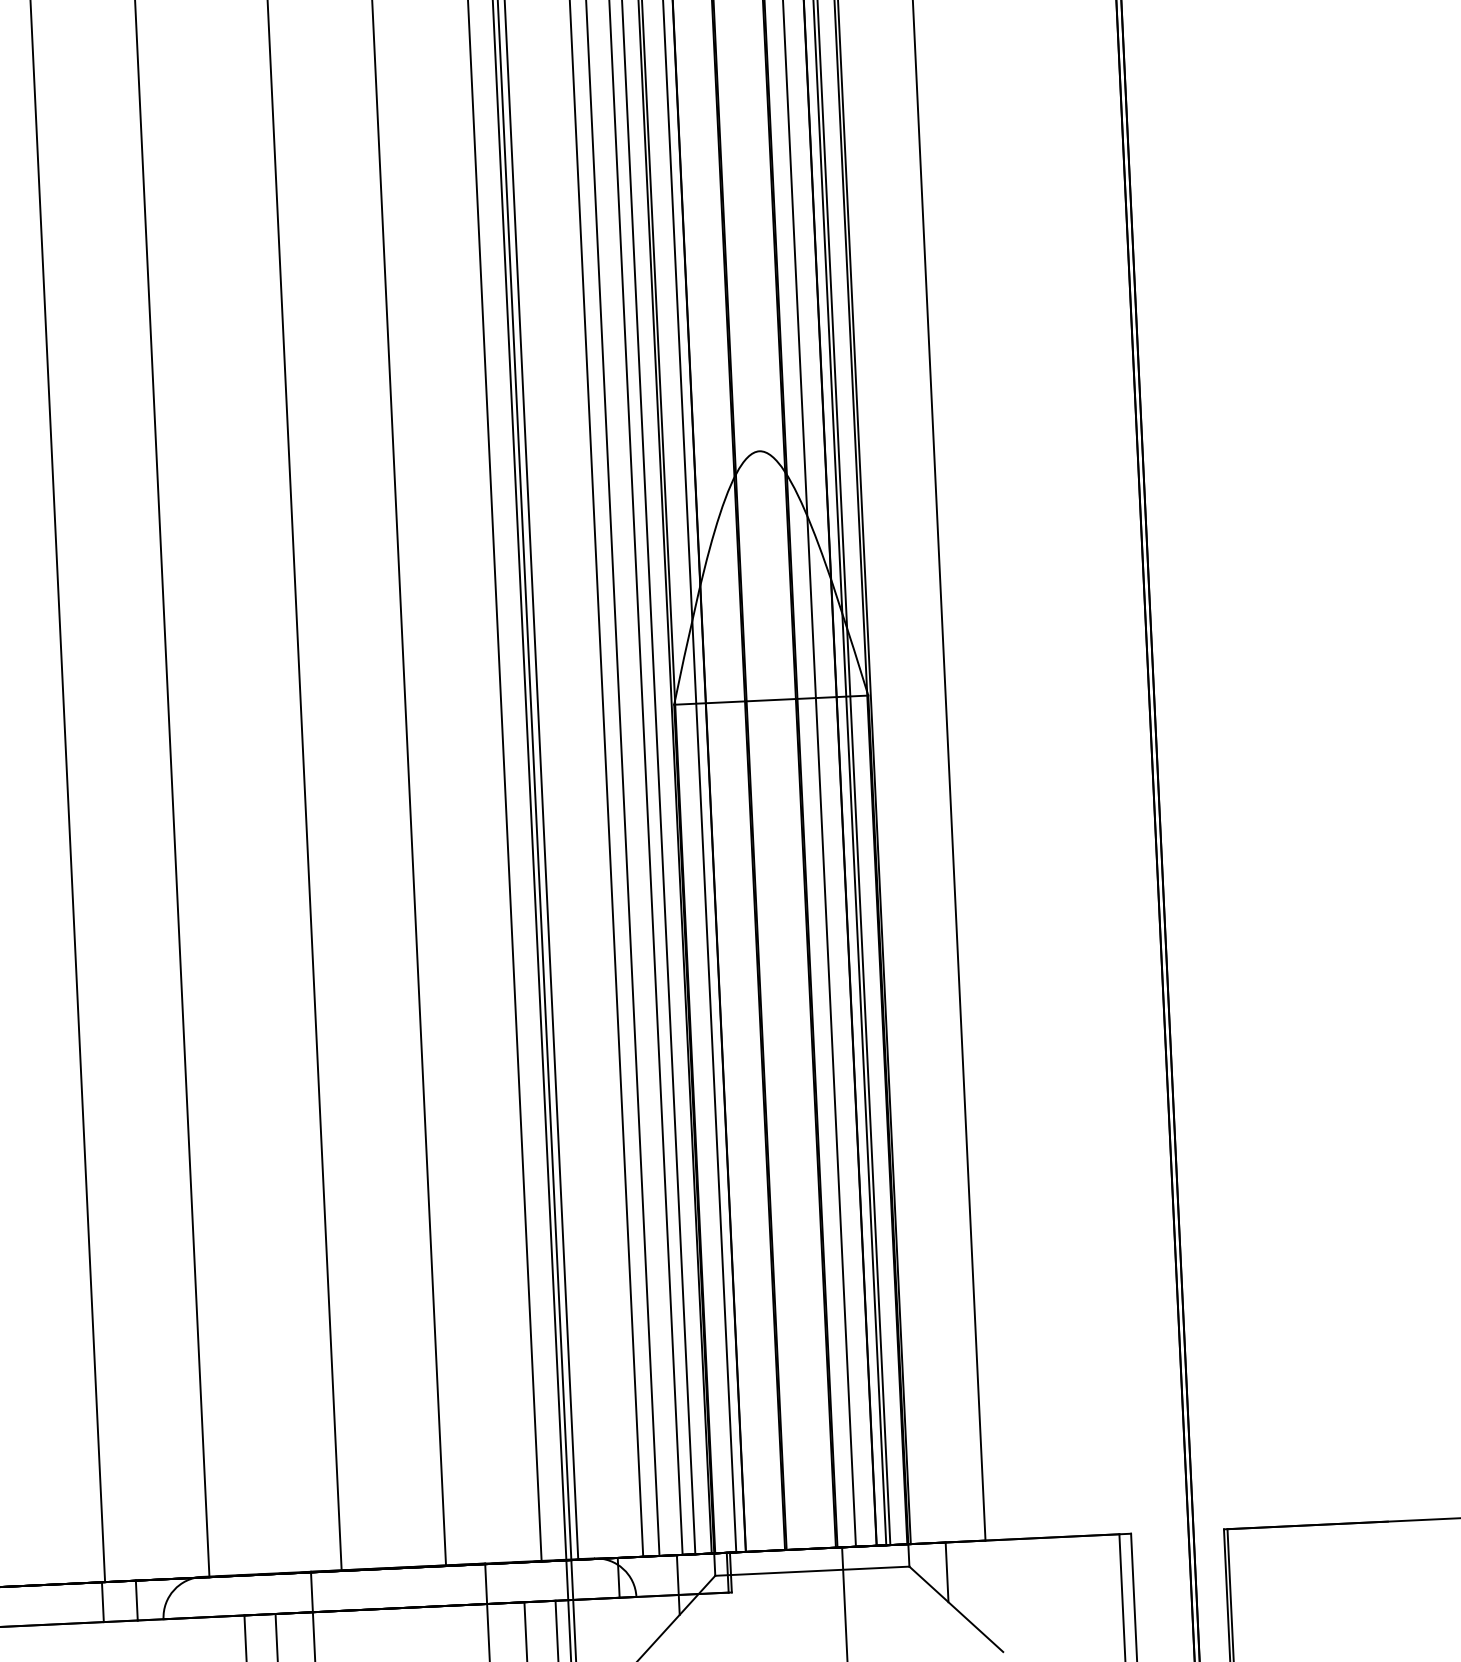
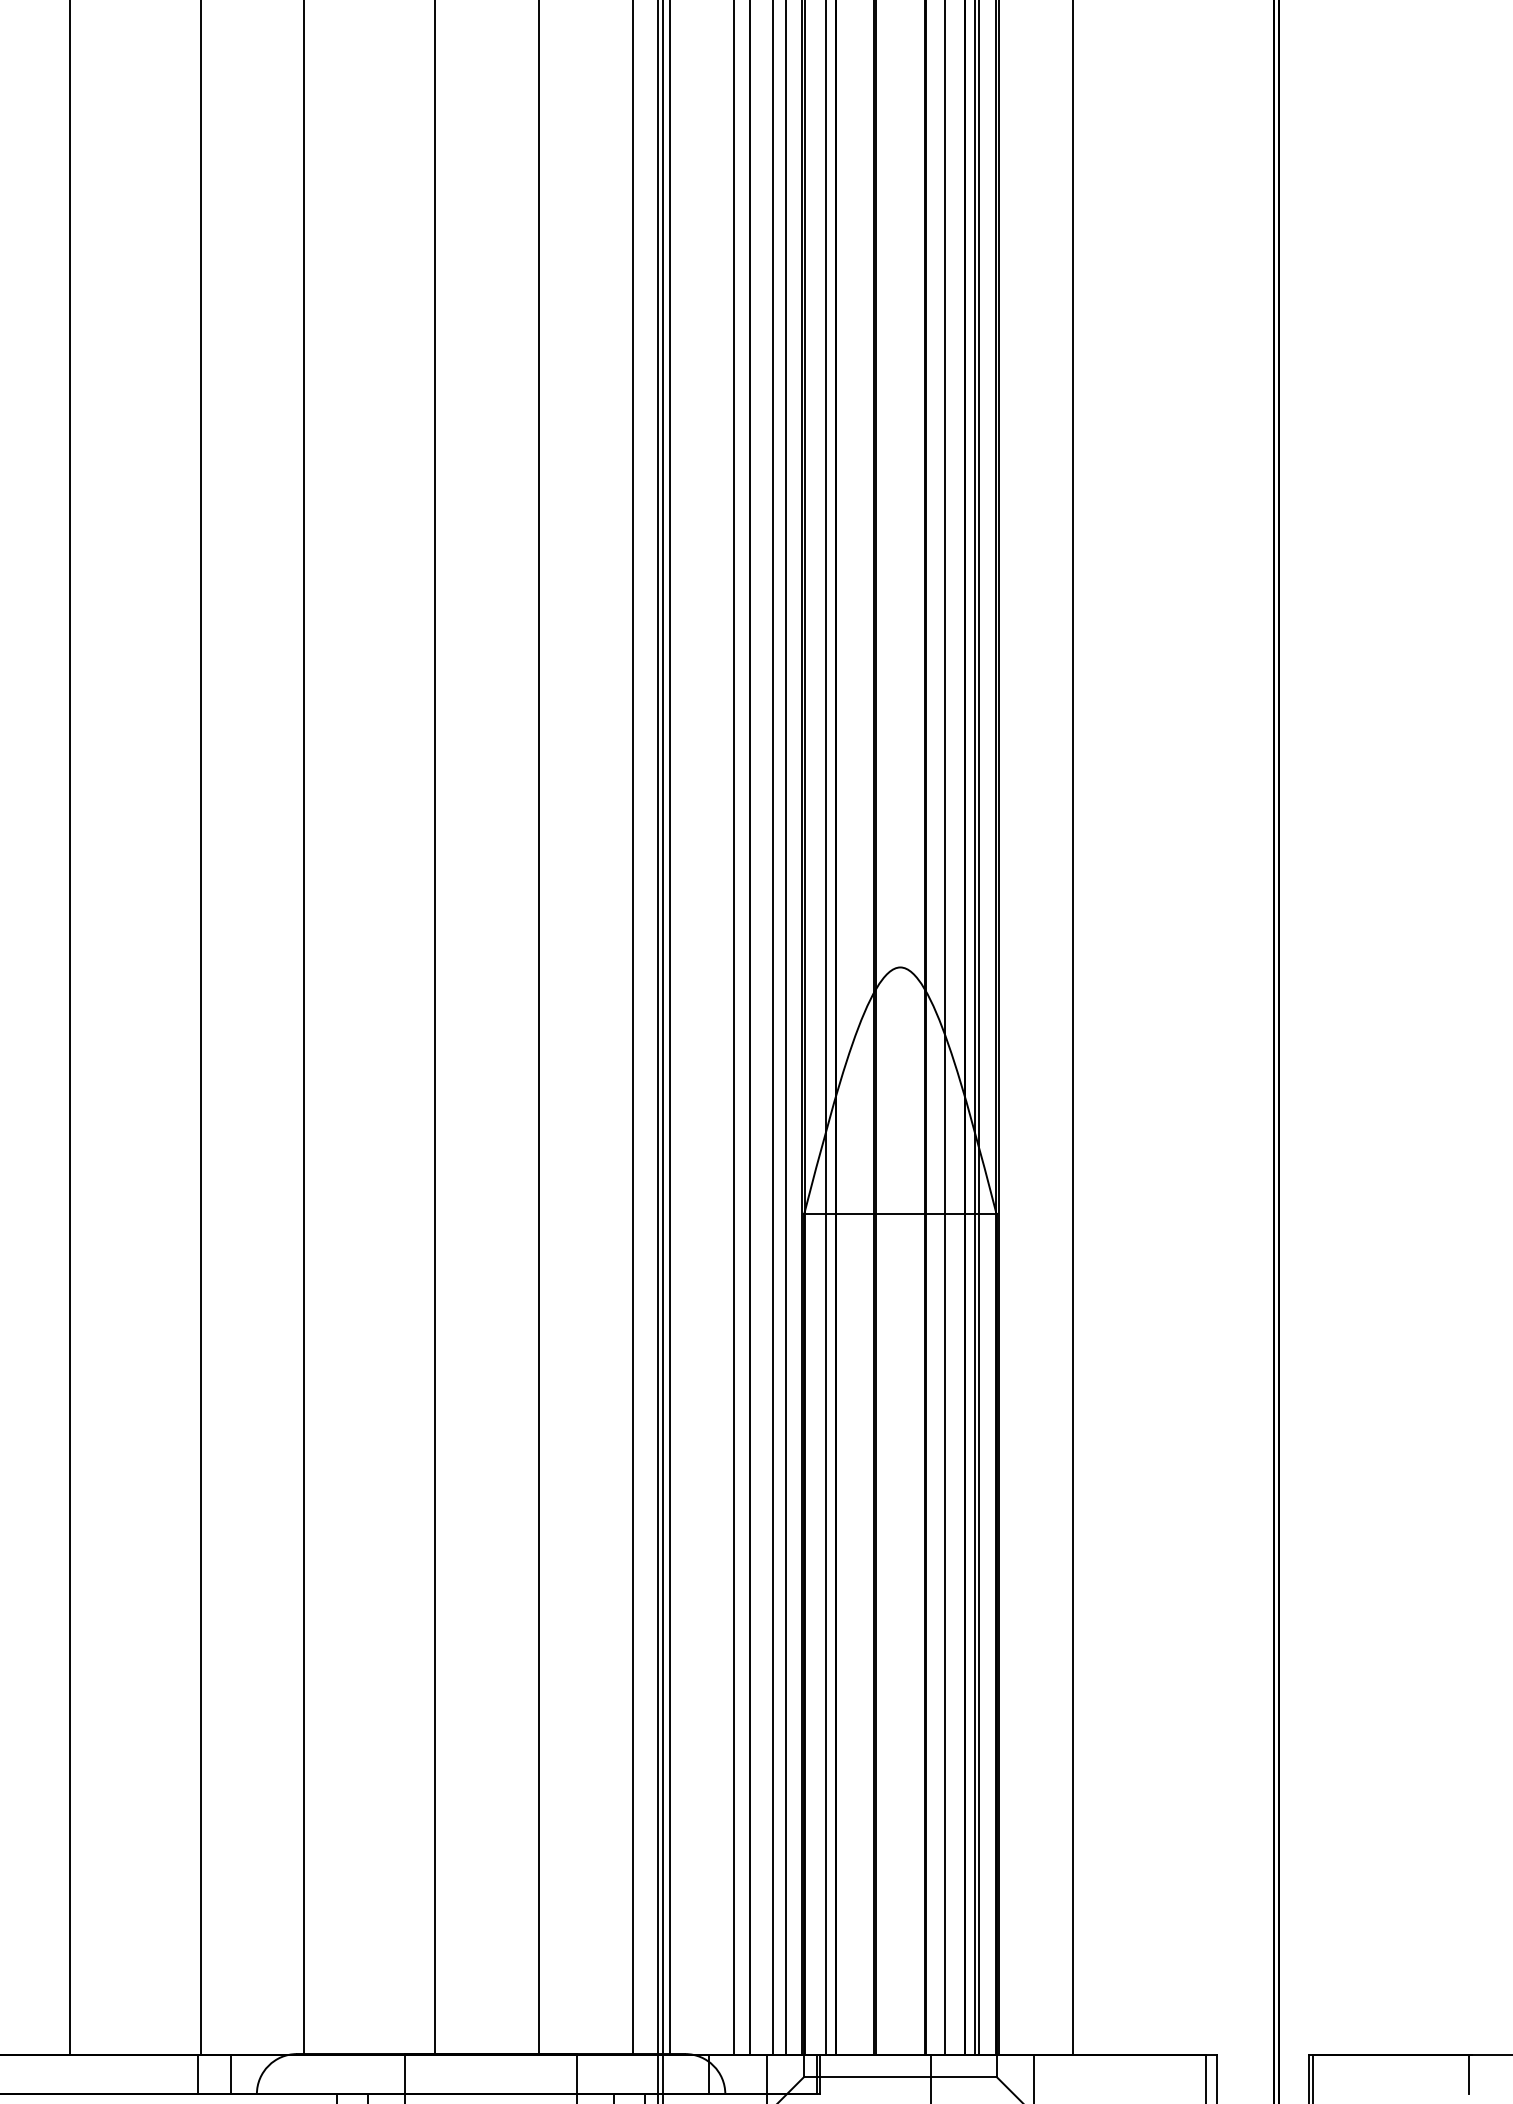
line: (1385, 1541) -> (1468, 2074), added

